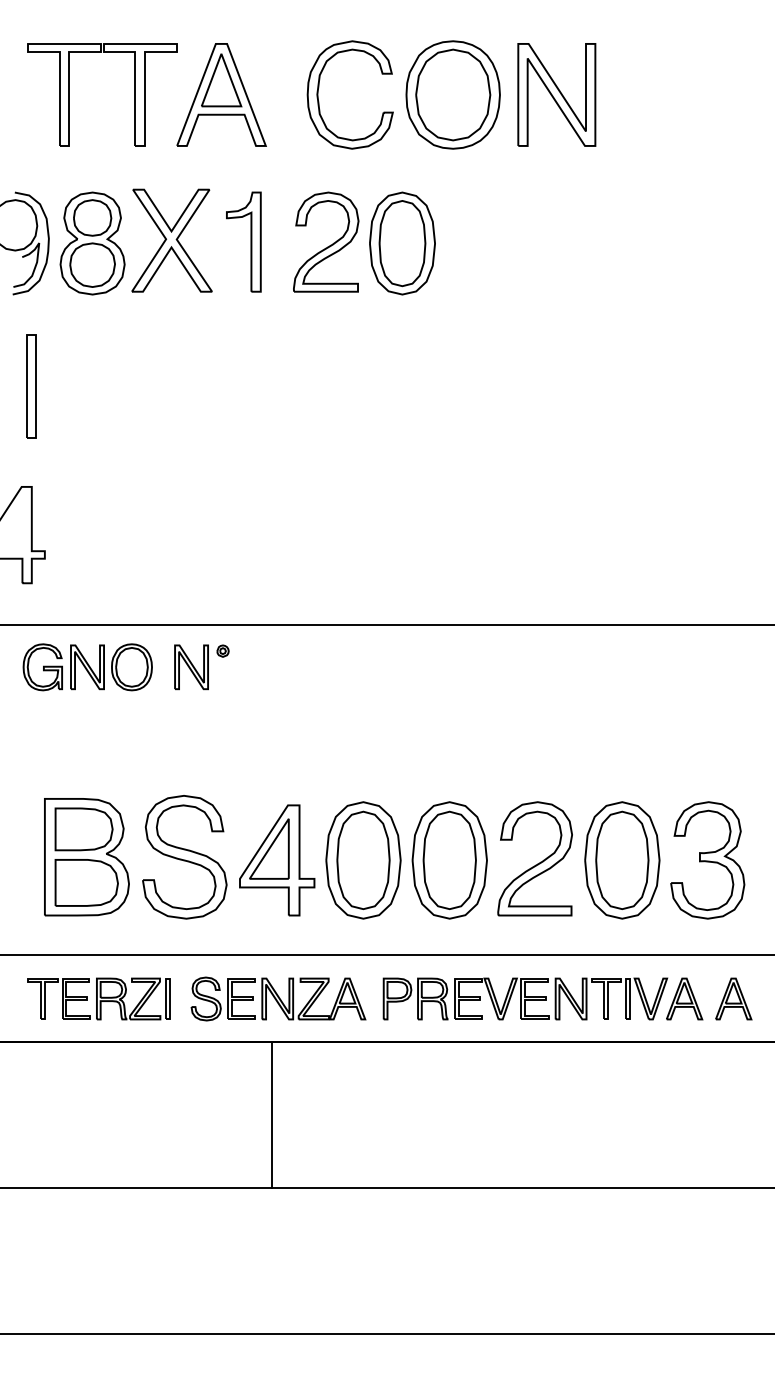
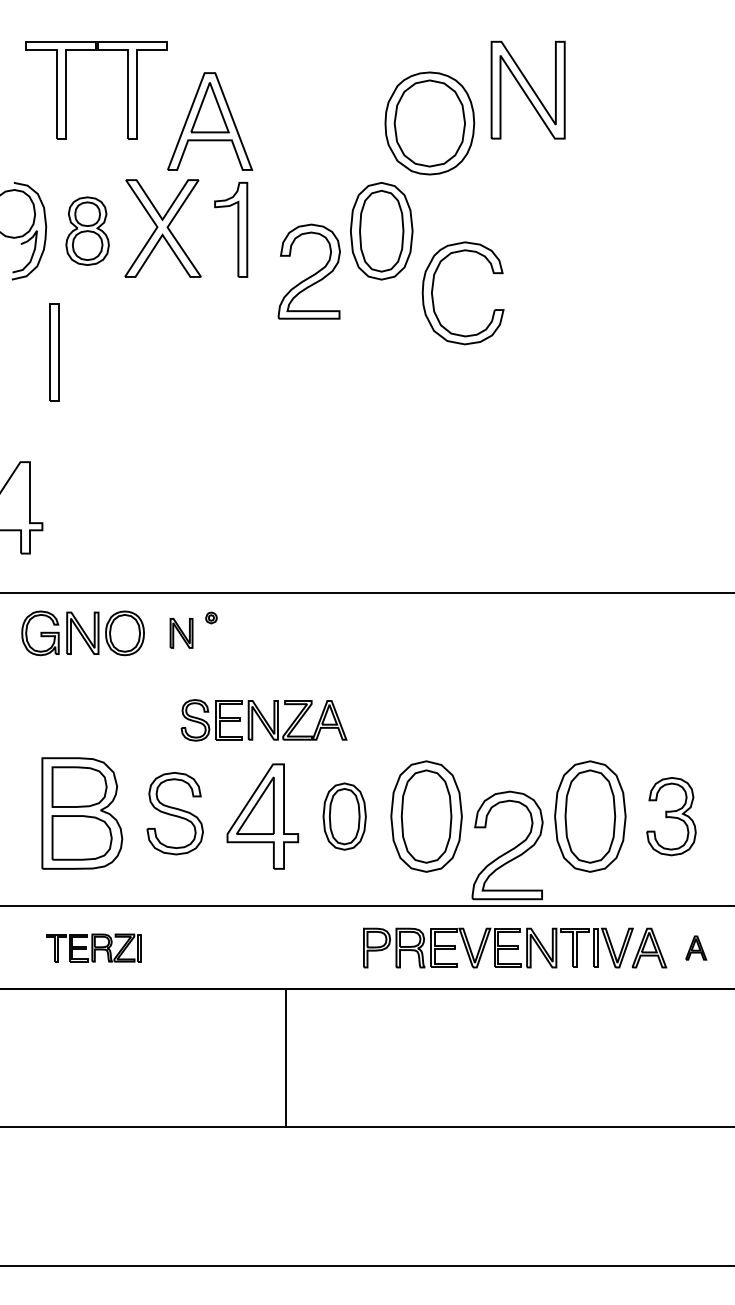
part: (319, 87) -> (433, 286), moved
part: (221, 94) -> (209, 121), moved
part: (452, 94) -> (429, 123), moved
part: (326, 241) -> (309, 271), moved
part: (92, 243) -> (87, 231), size x0.7
part: (31, 386) -> (54, 352), moved
part: (191, 667) -> (181, 633), size x0.7
part: (184, 857) -> (174, 813), size x0.7
part: (534, 858) -> (506, 845), moved
part: (363, 860) -> (344, 816), size x0.6
part: (707, 860) -> (671, 816), size x0.7
part: (98, 998) -> (93, 947), size x0.7
part: (278, 998) -> (264, 719), moved
part: (733, 998) -> (695, 947), size x0.6
line: (272, 1114) -> (286, 1057), moved

